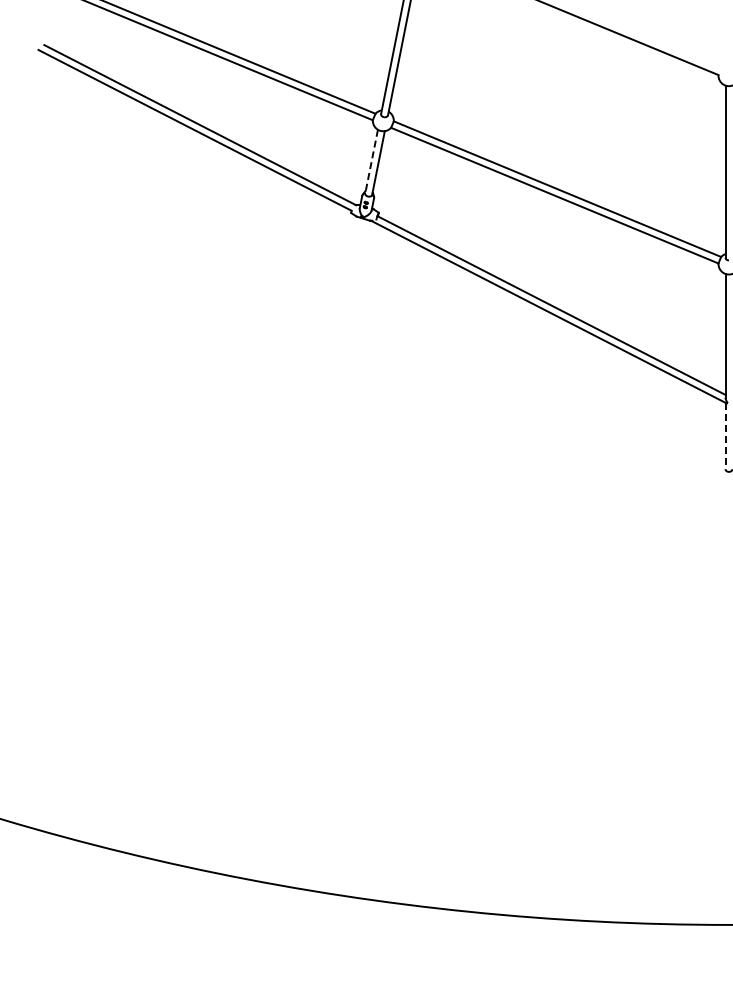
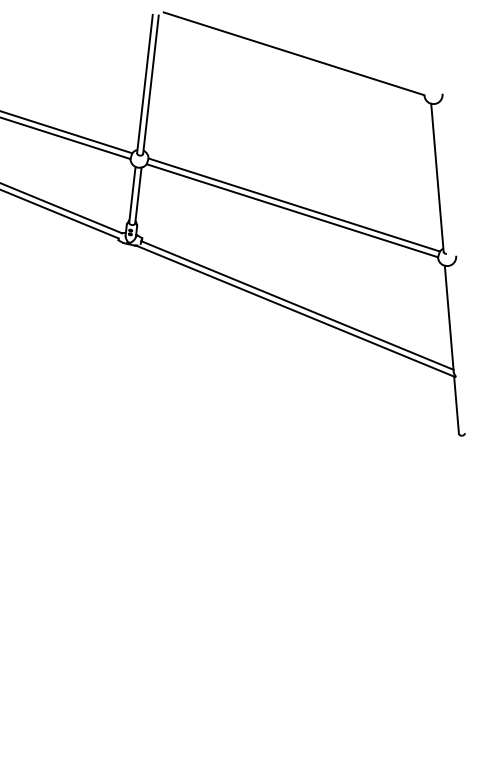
line: (371, 162) -> (132, 195), dashed -> solid
line: (725, 436) -> (456, 405), dashed -> solid

